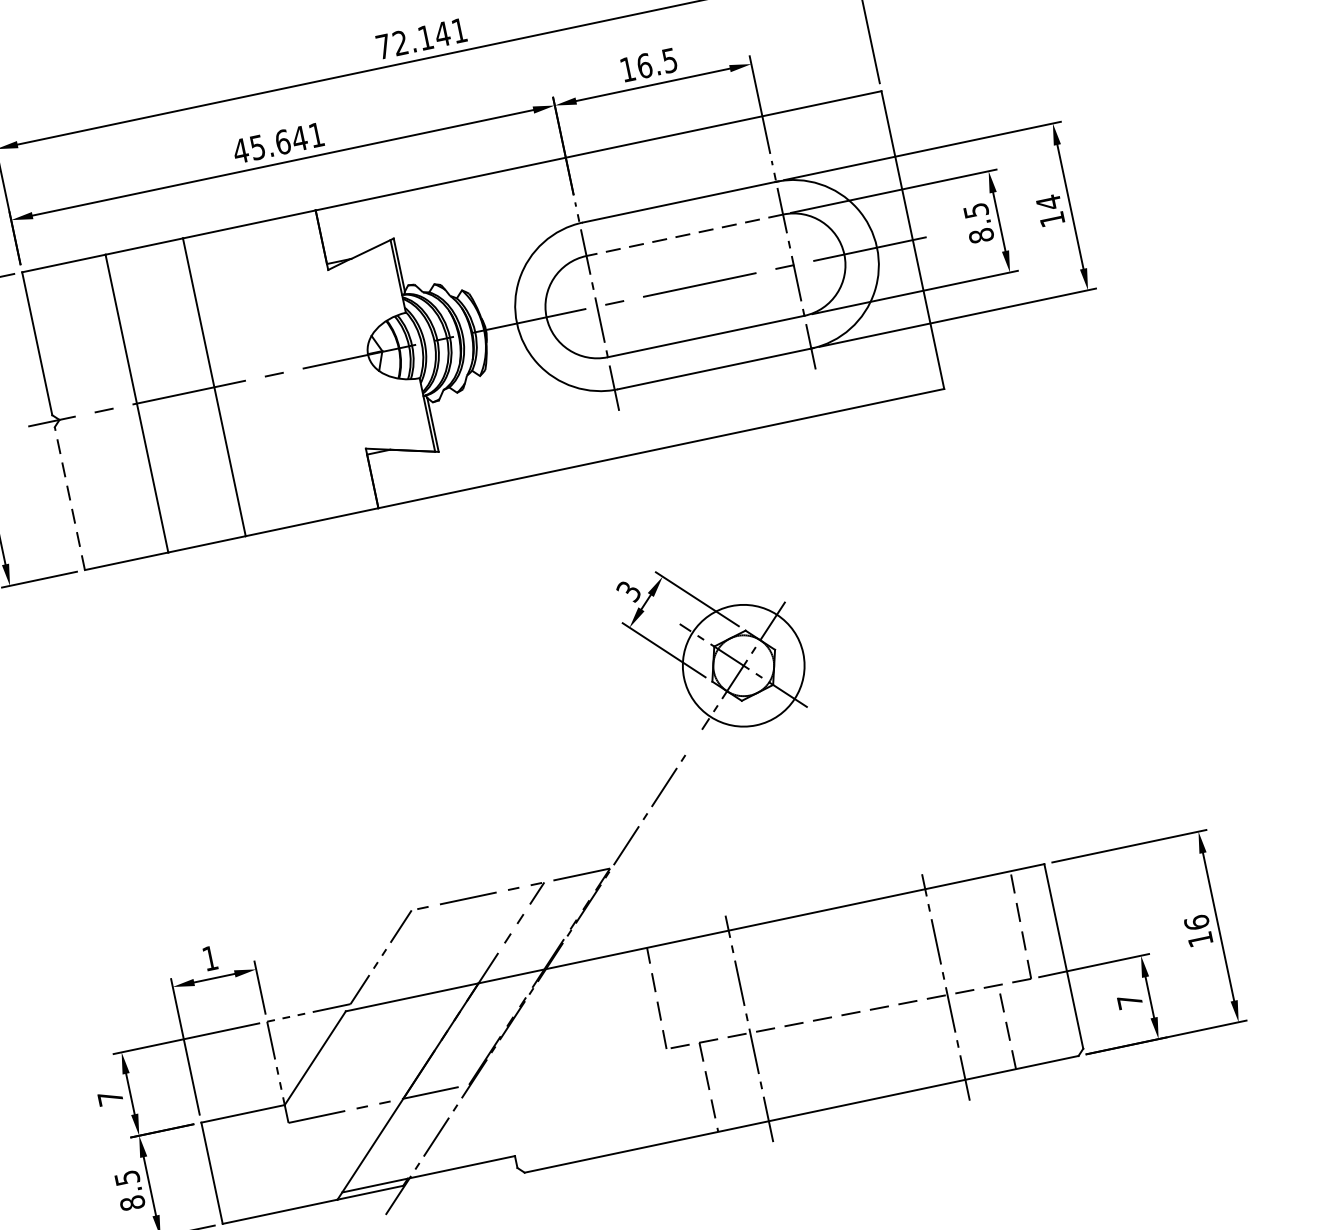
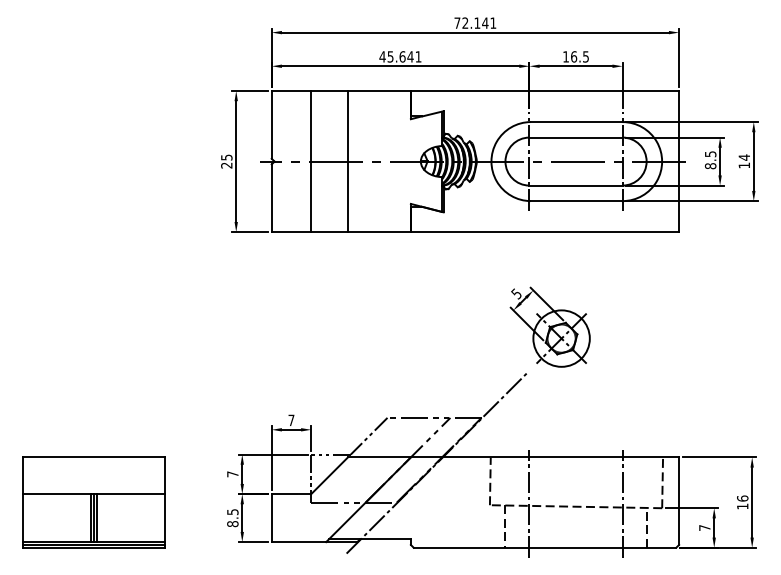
line: (685, 234) -> (576, 137), dashed -> solid
line: (69, 499) -> (271, 198), dashed -> solid
text: (627, 586) -> (516, 291), 3 -> 5
text: (209, 956) -> (291, 419), 1 -> 7

